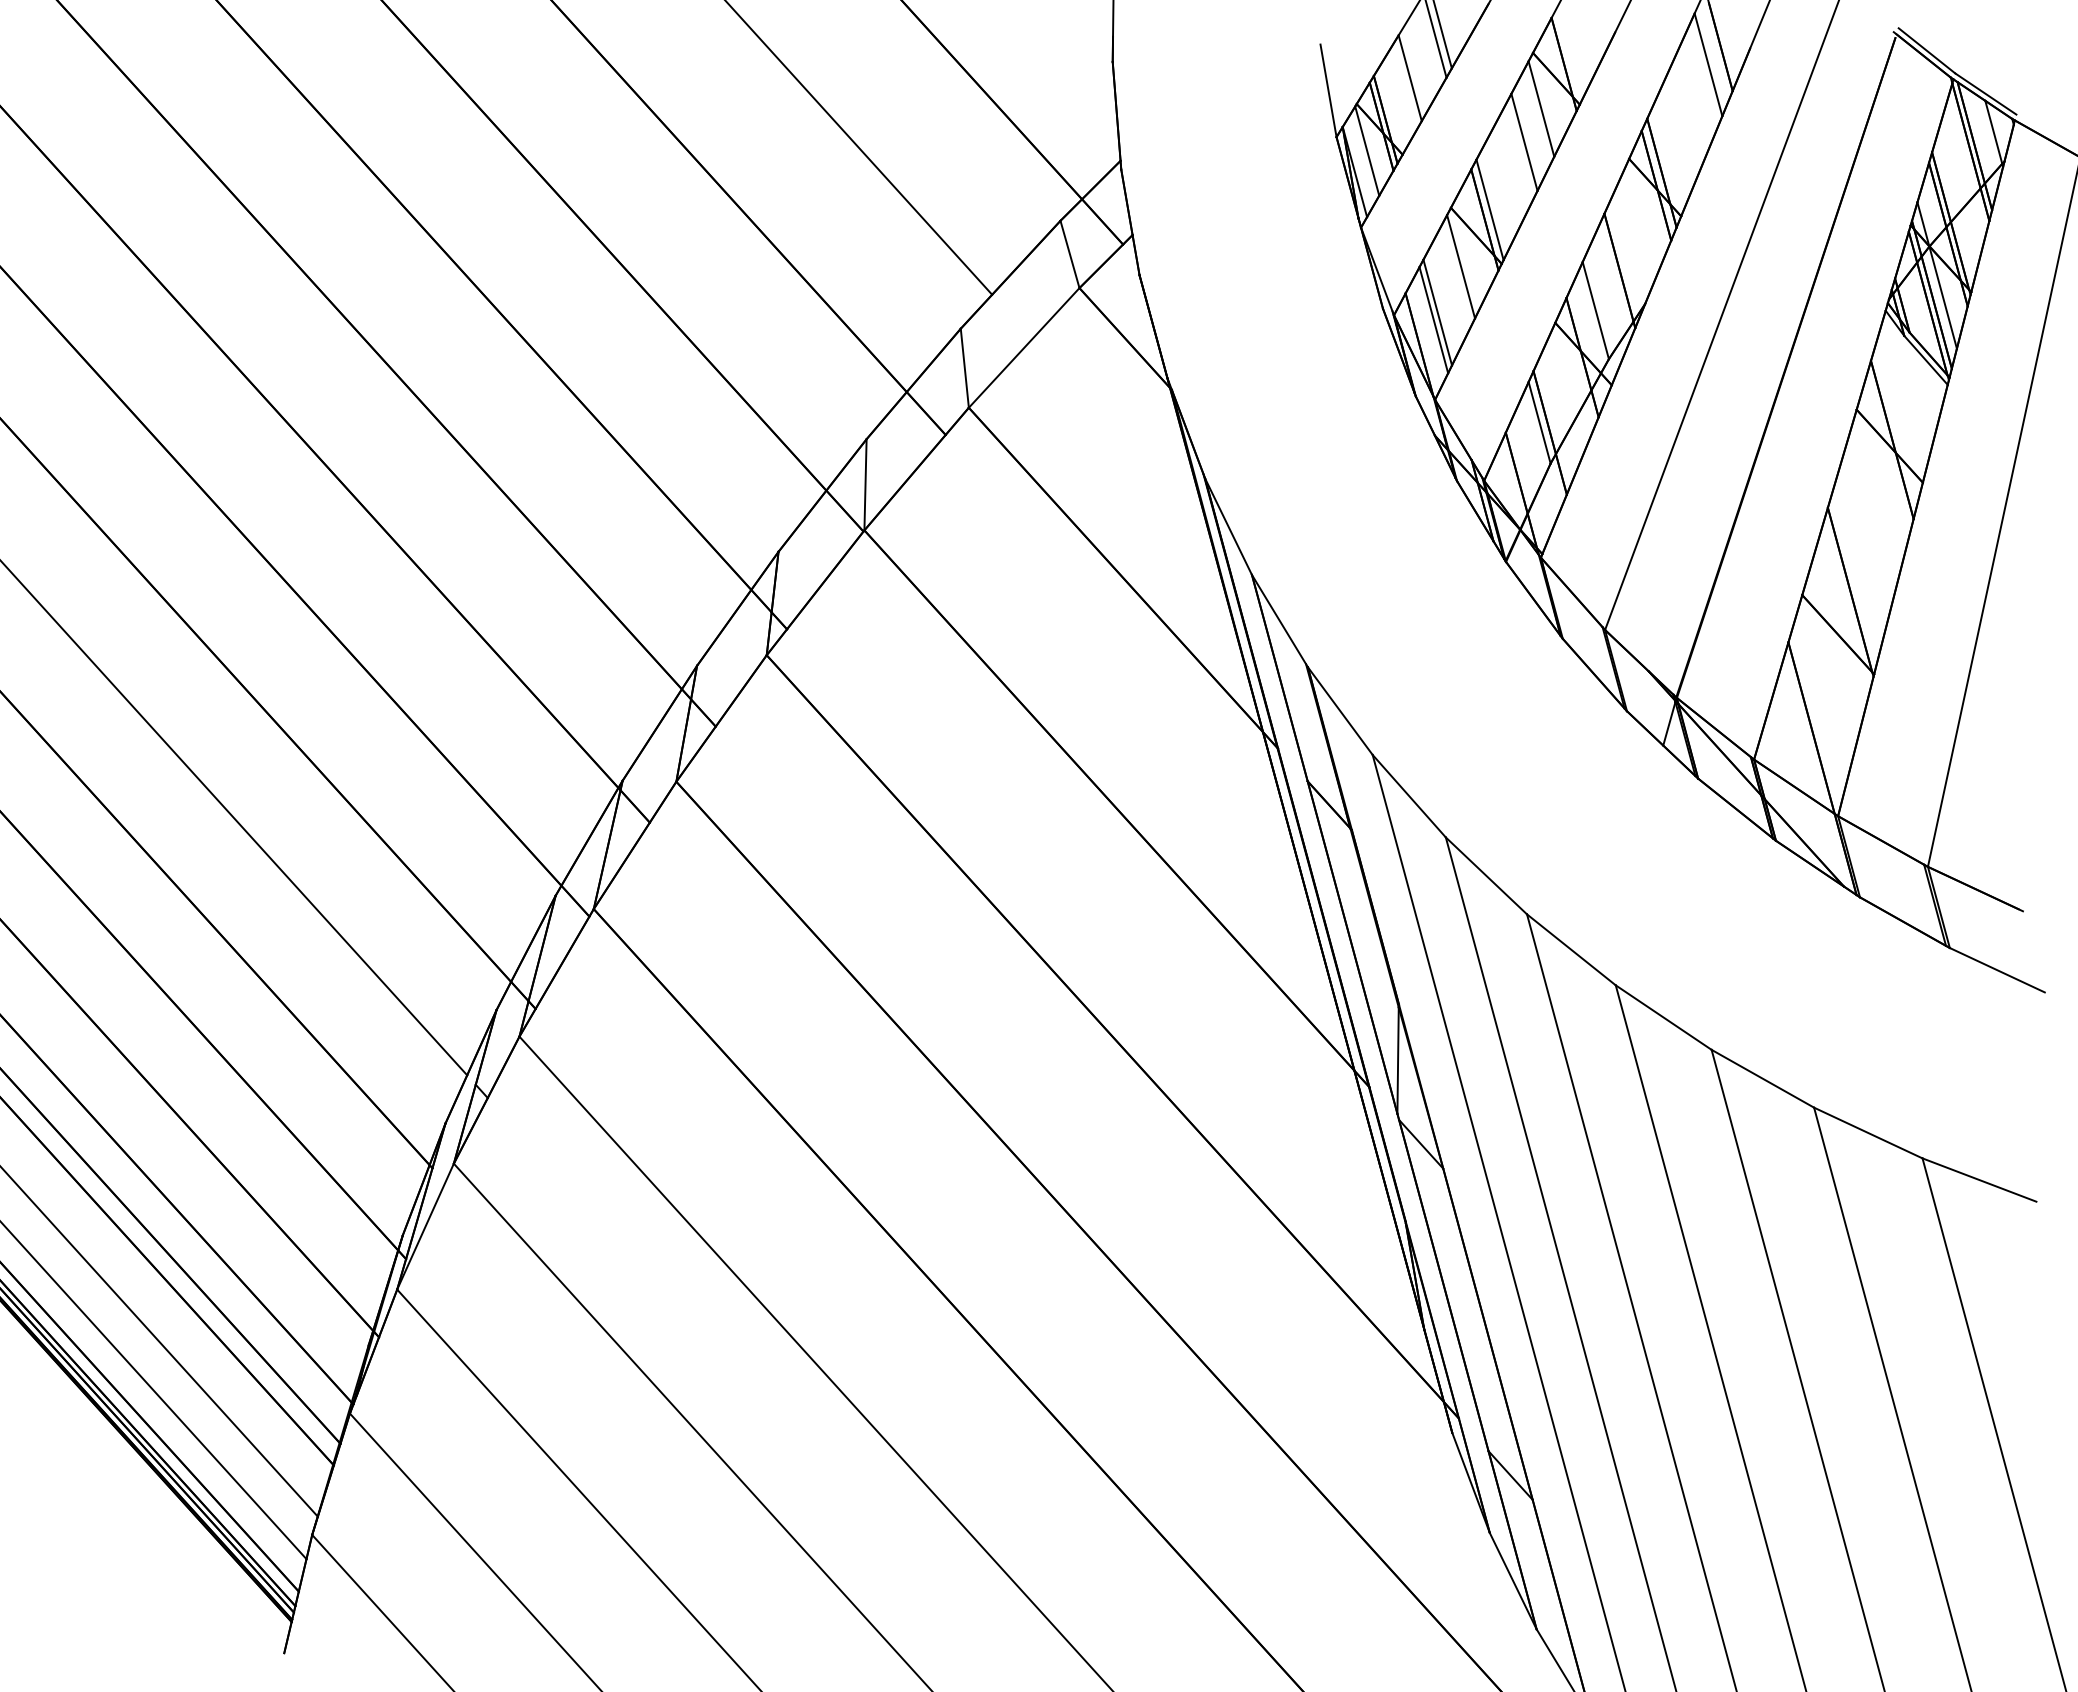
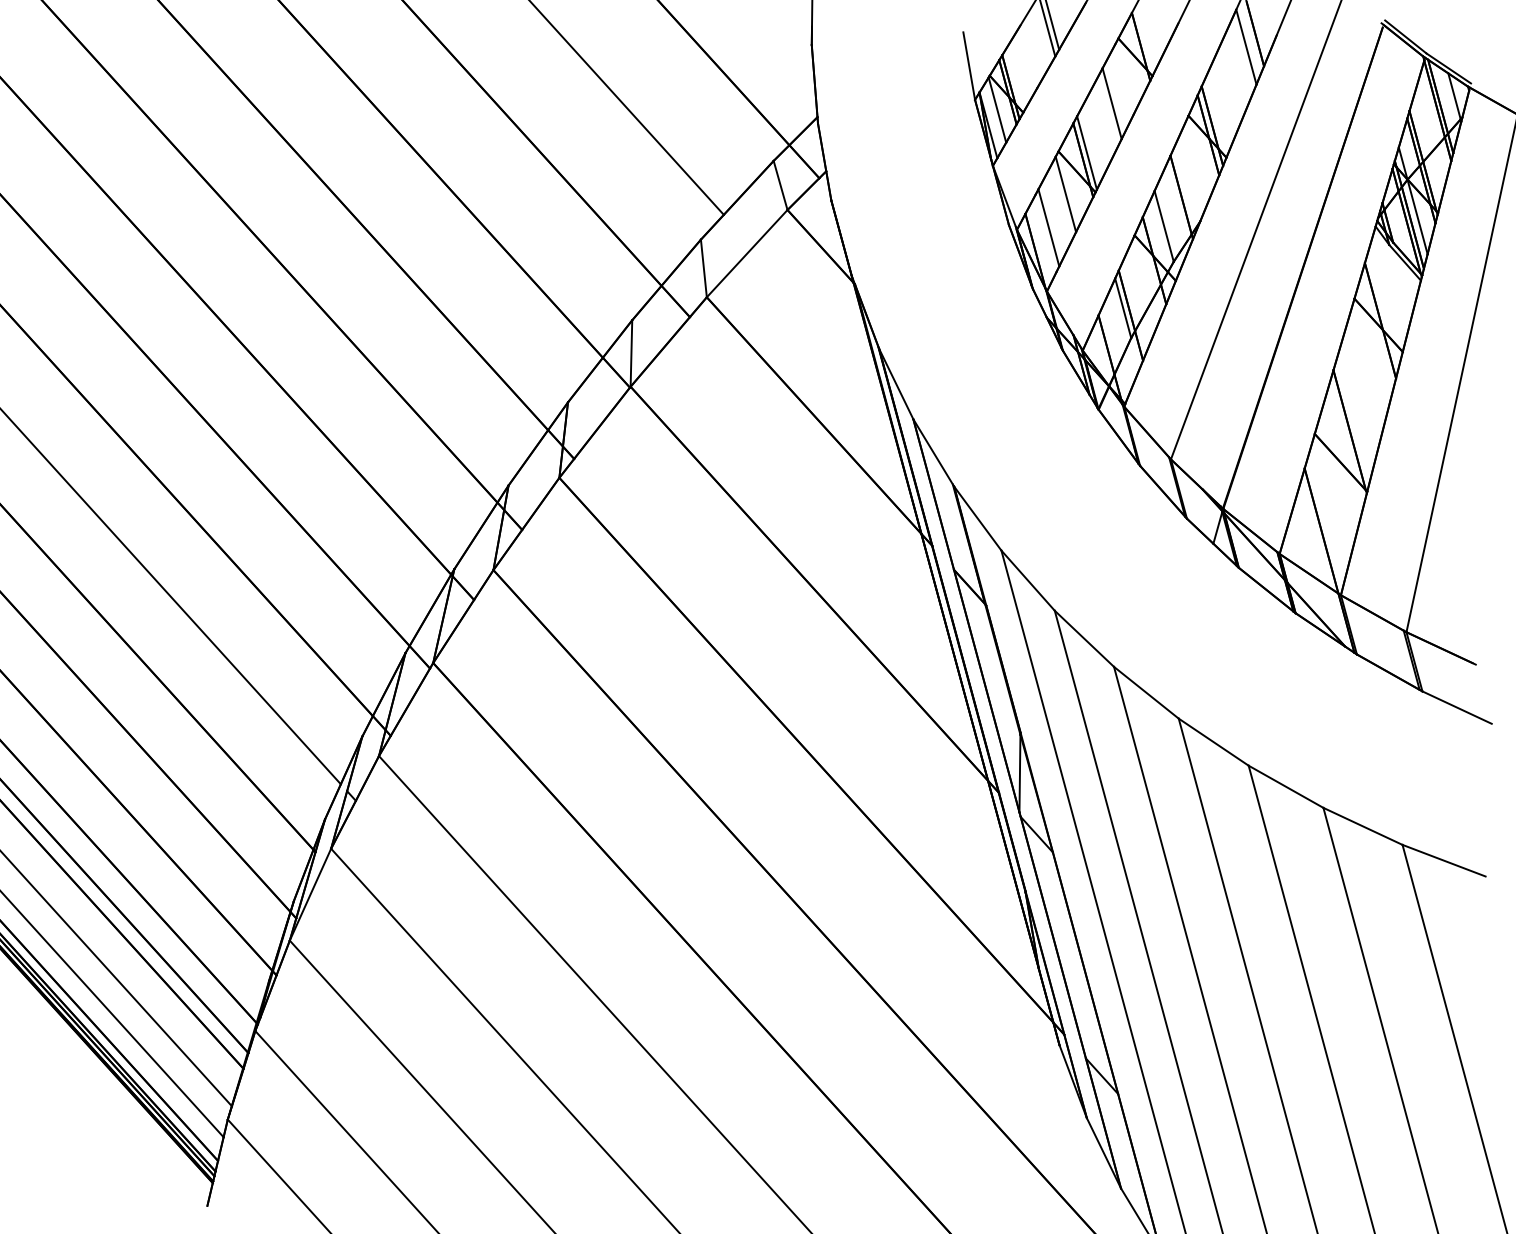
line: (1409, 78) -> (1028, 57), removed
line: (1541, 108) -> (1124, 78), removed
line: (1433, 320) -> (1045, 233), removed

